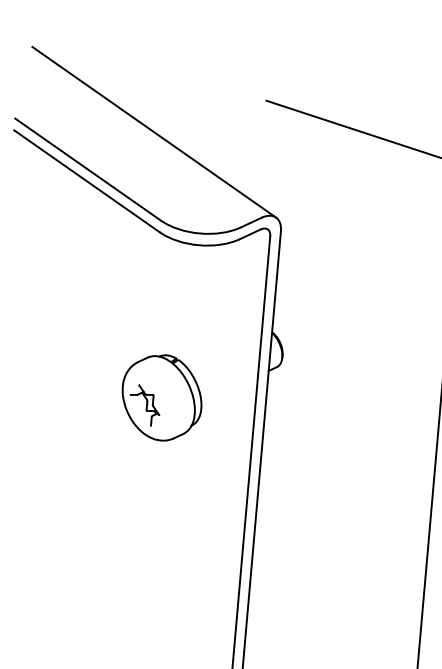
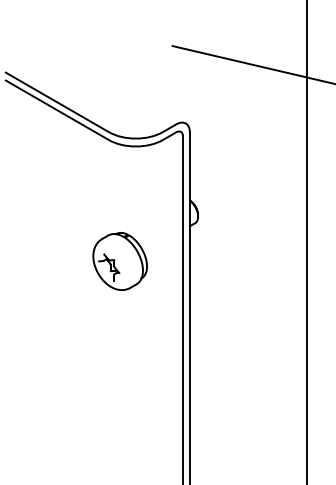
line: (154, 132) -> (99, 73), removed
part: (161, 397) -> (119, 261), moved

